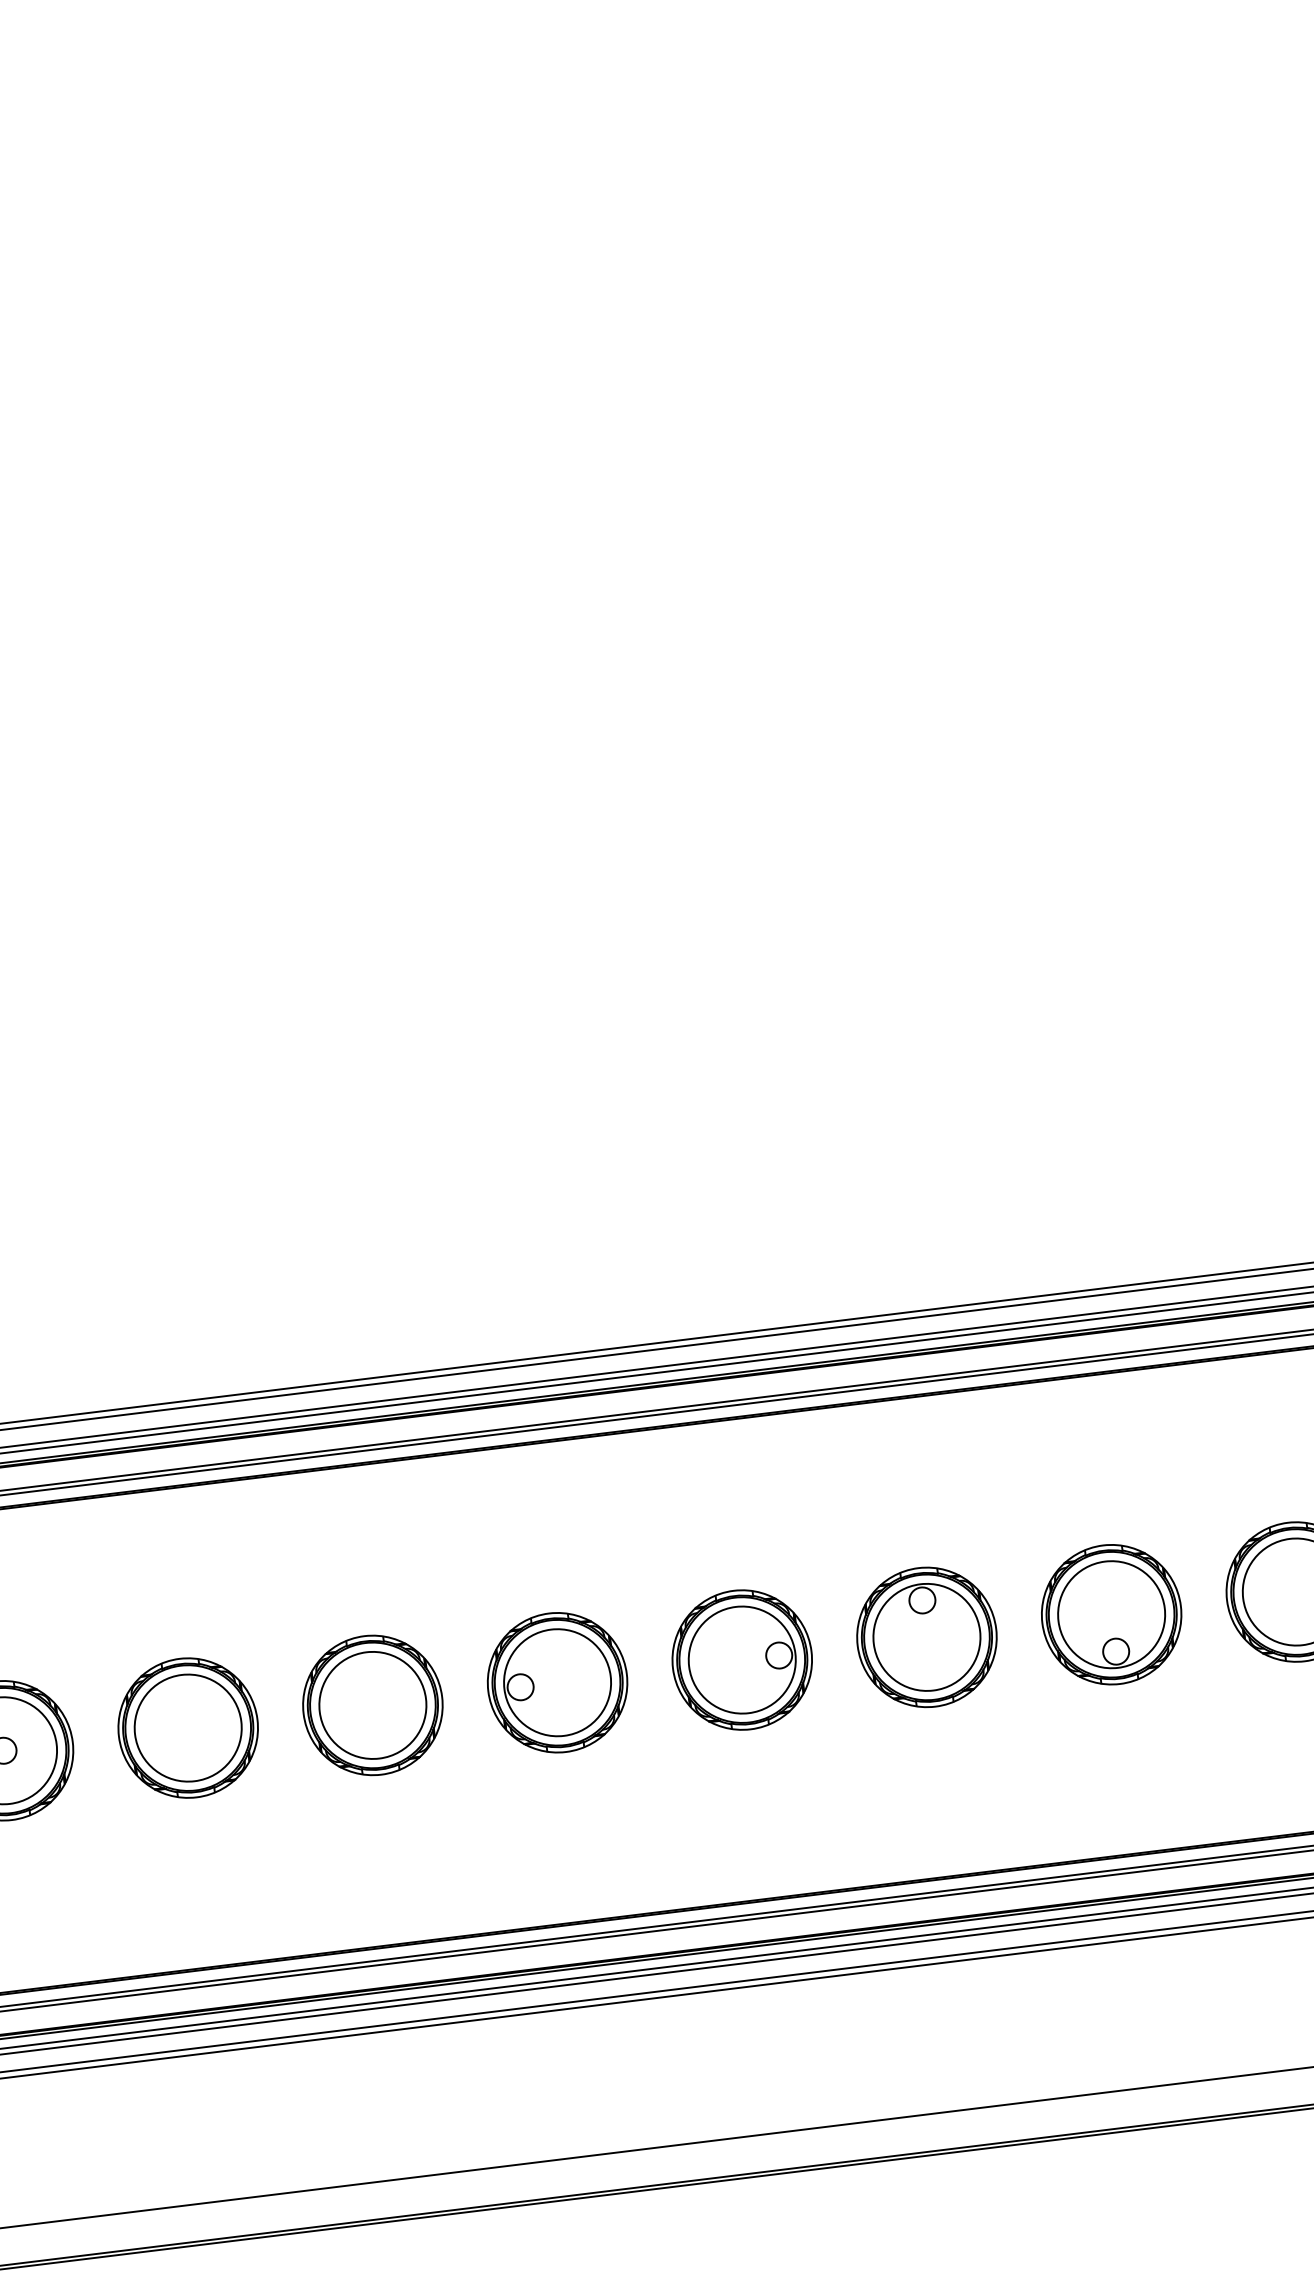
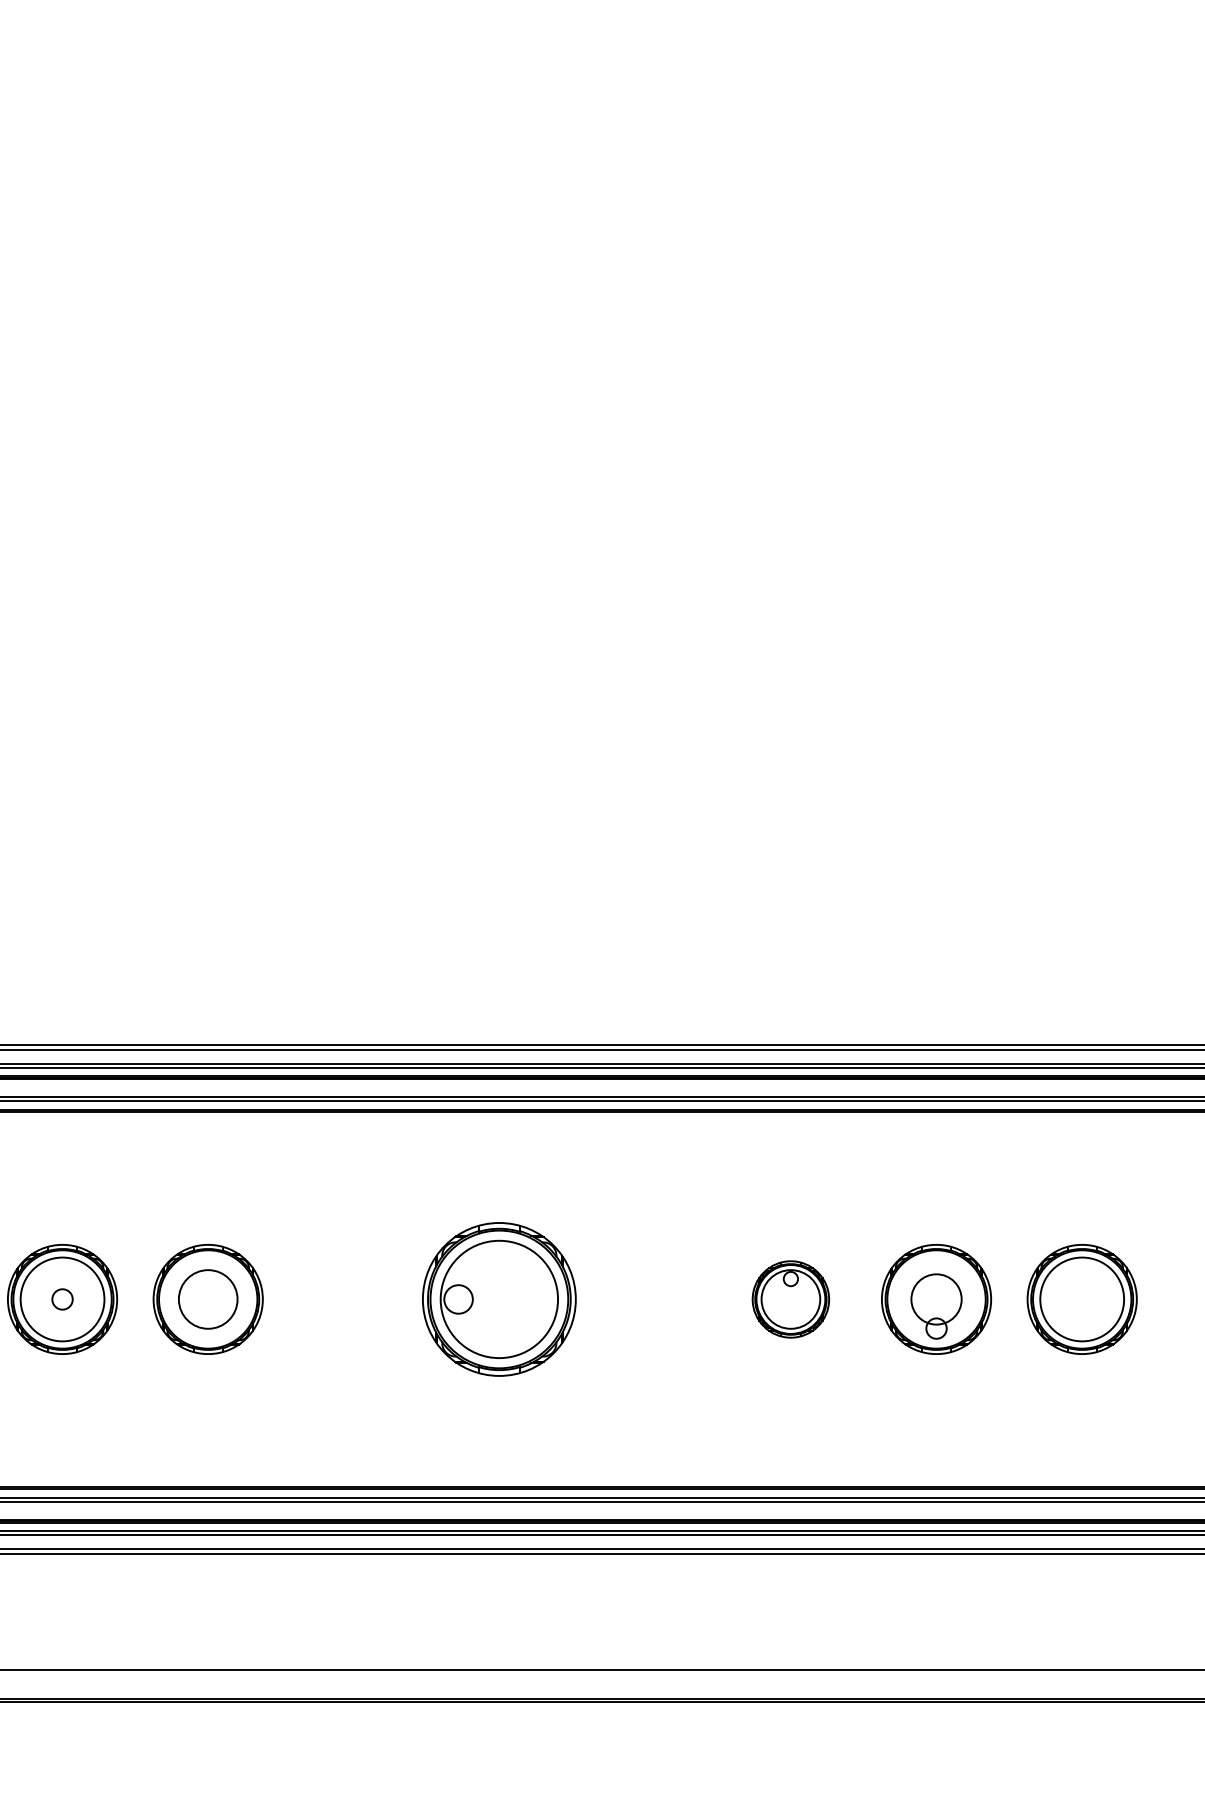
circle: (1111, 1614) -> (936, 1299), size x0.6
part: (926, 1637) -> (790, 1299), size x0.7
part: (741, 1660) -> (644, 1299), removed
part: (557, 1682) -> (499, 1299), size x1.4
part: (372, 1705) -> (353, 1299), removed
circle: (188, 1728) -> (208, 1299), size x0.7

